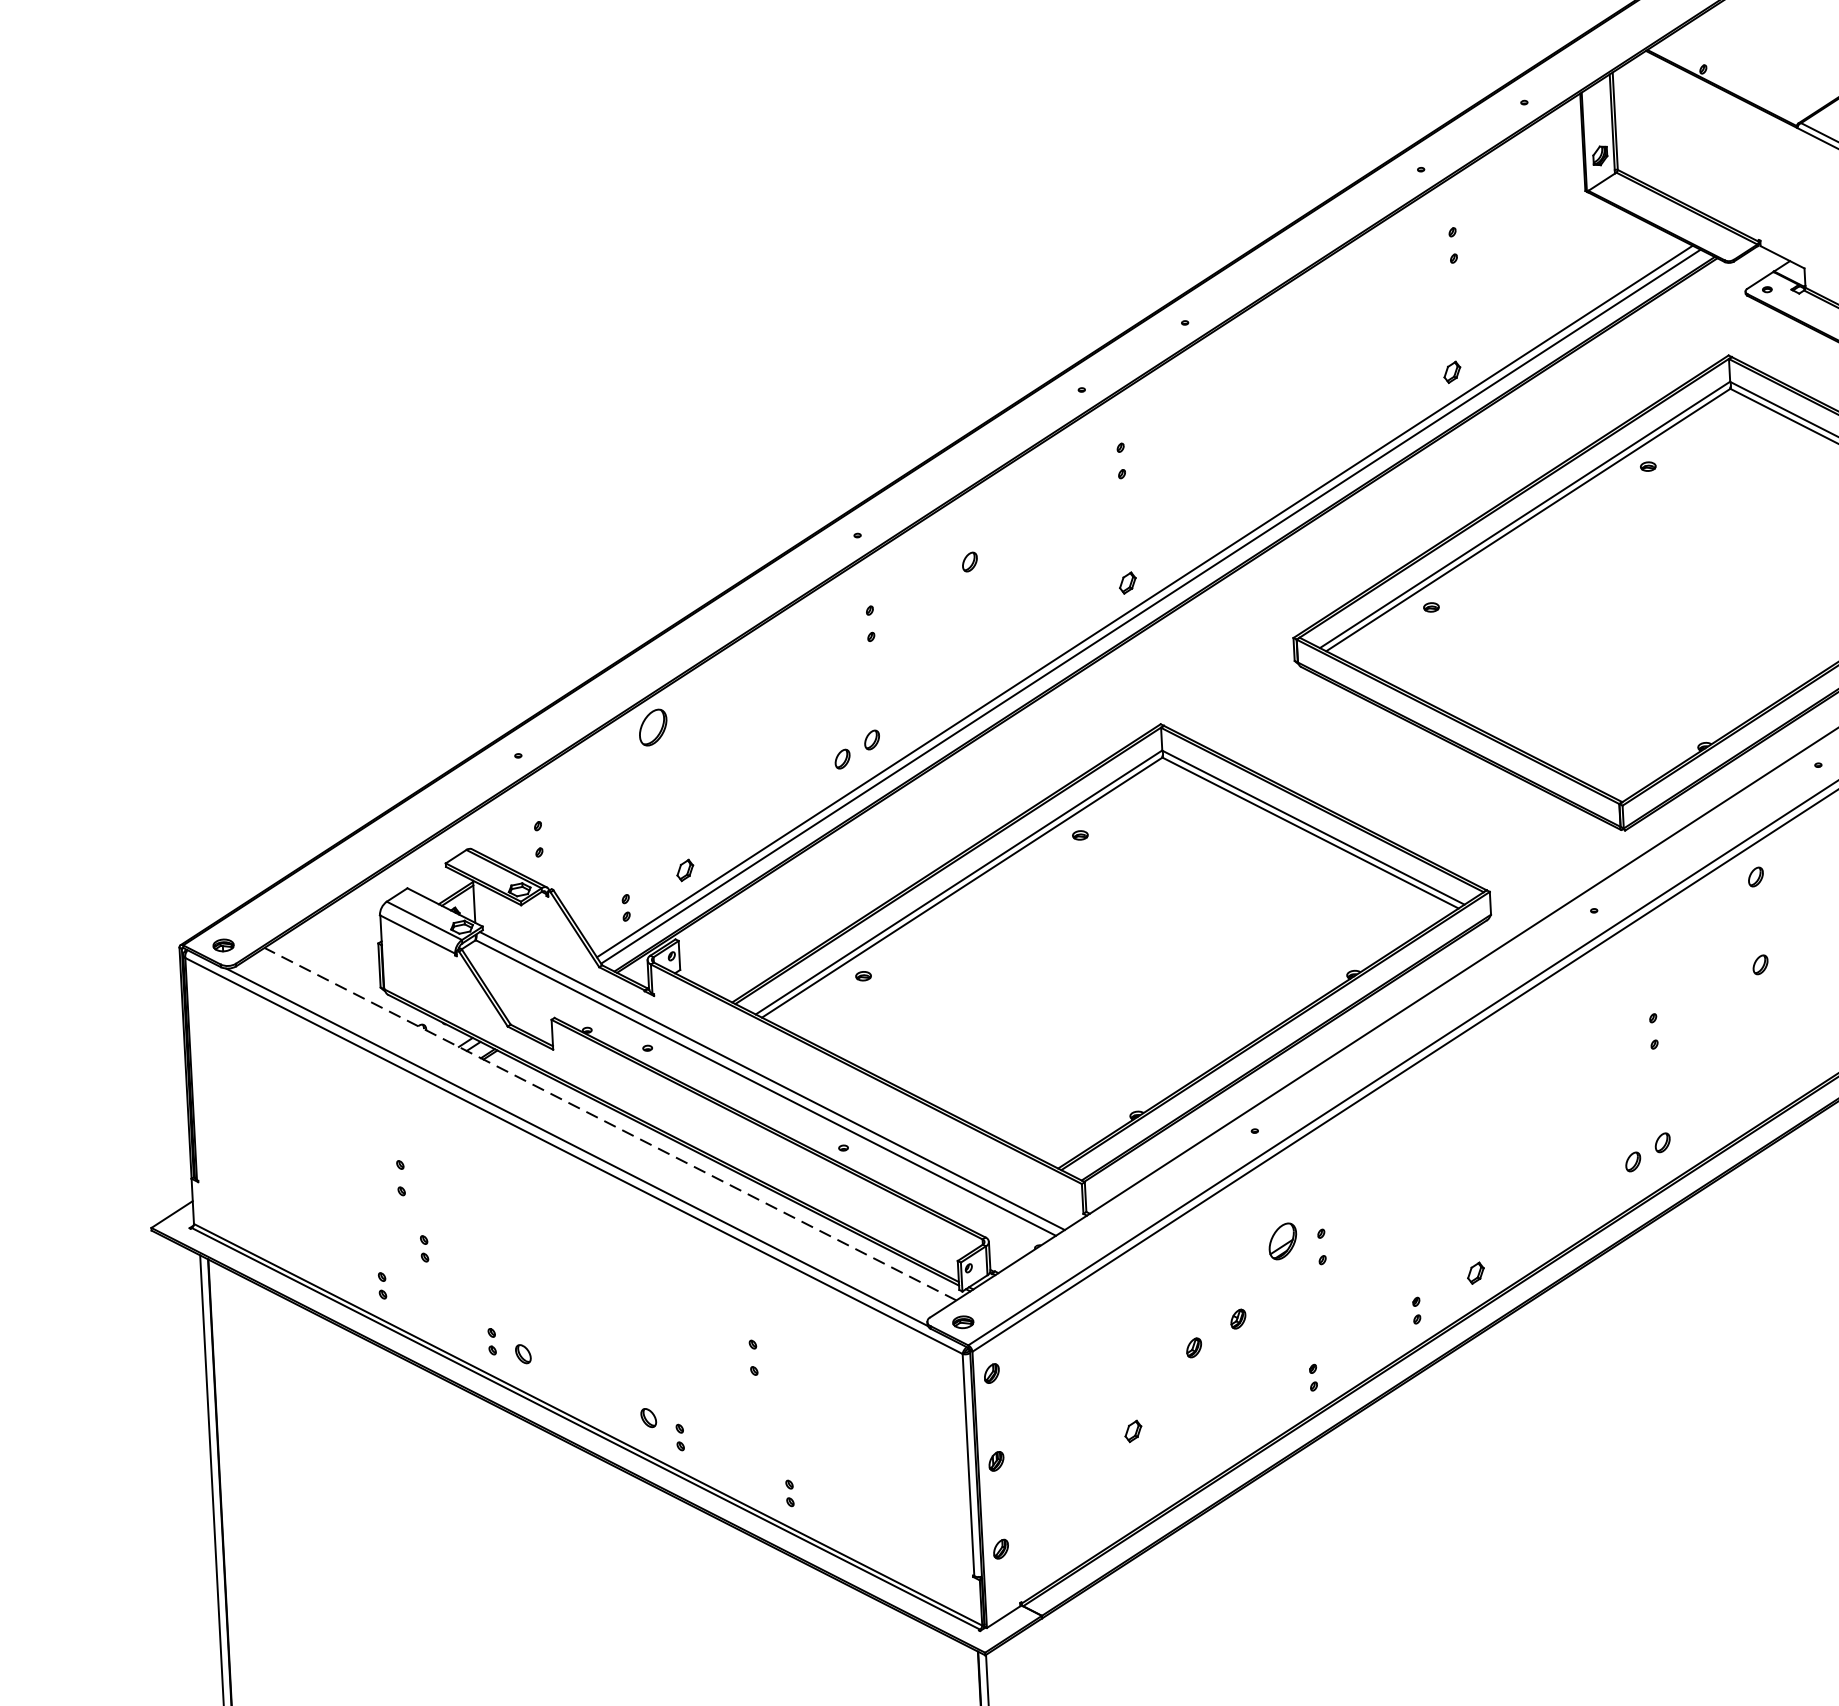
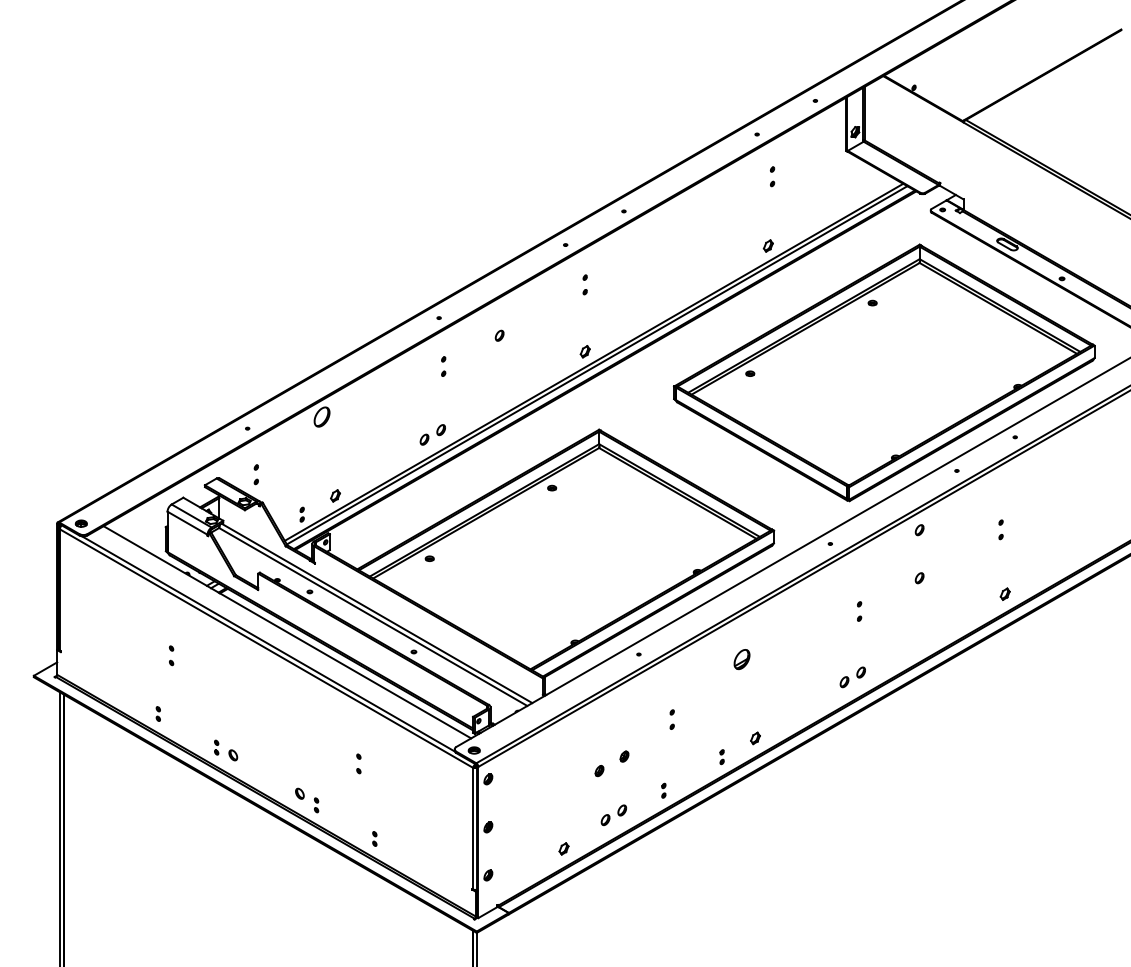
line: (608, 1124) -> (286, 632), dashed -> solid
part: (1281, 1241) -> (741, 659), moved
part: (422, 1247) -> (181, 694), removed
part: (1223, 1427) -> (613, 815), added
part: (1132, 1430) -> (563, 848), moved

